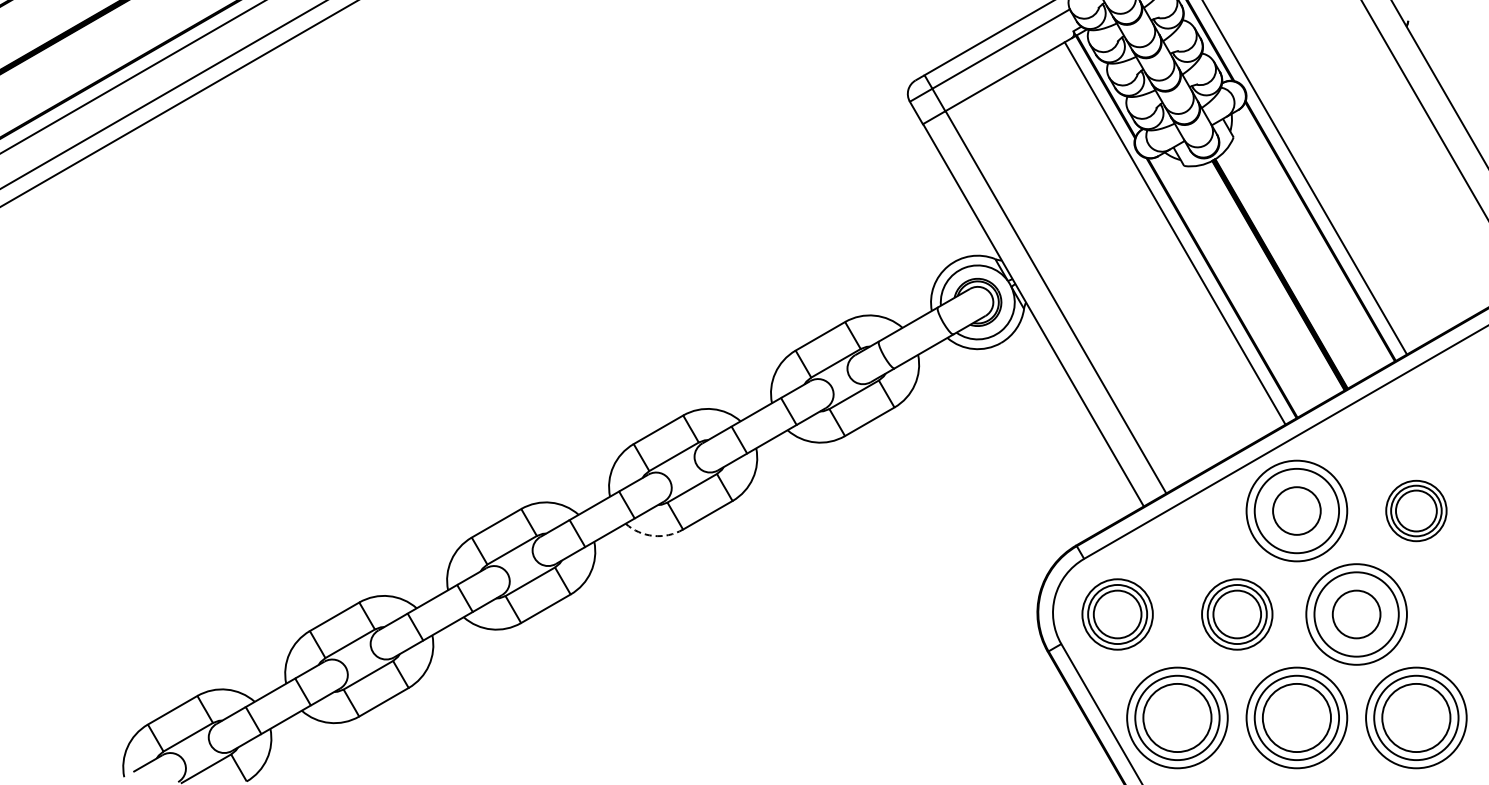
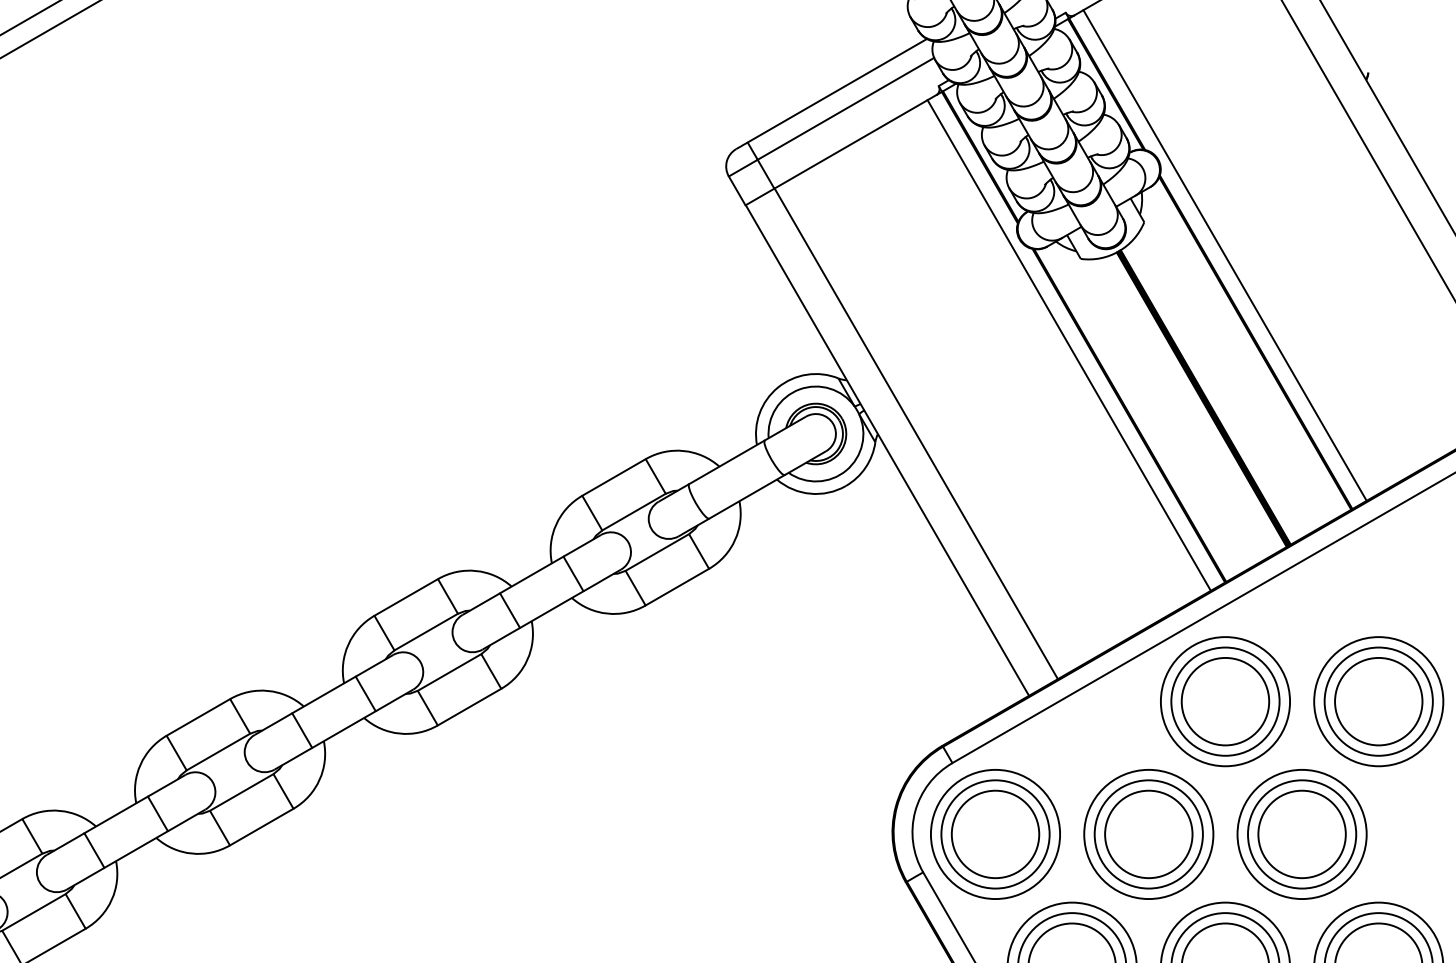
circle: (1296, 510) -> (1224, 700), size x1.43
part: (1416, 510) -> (1378, 700), size x1.67
arc: (653, 535) -> (399, 733), dashed -> solid
part: (1117, 614) -> (995, 834), size x1.43
part: (1237, 614) -> (1149, 834), size x1.43
circle: (1356, 614) -> (1301, 834), size x1.43

